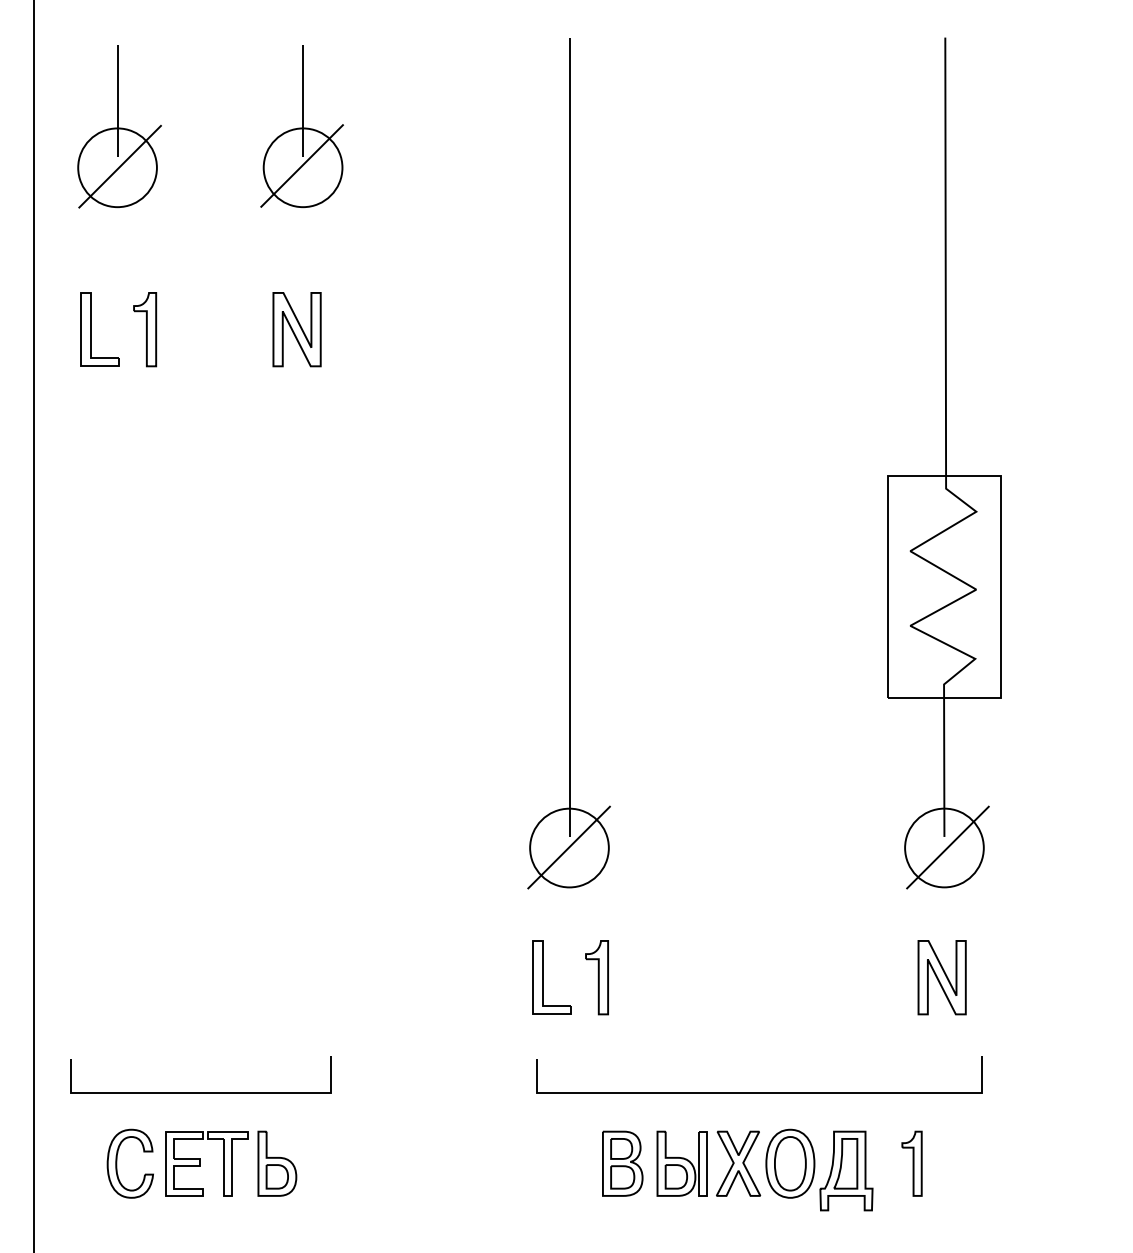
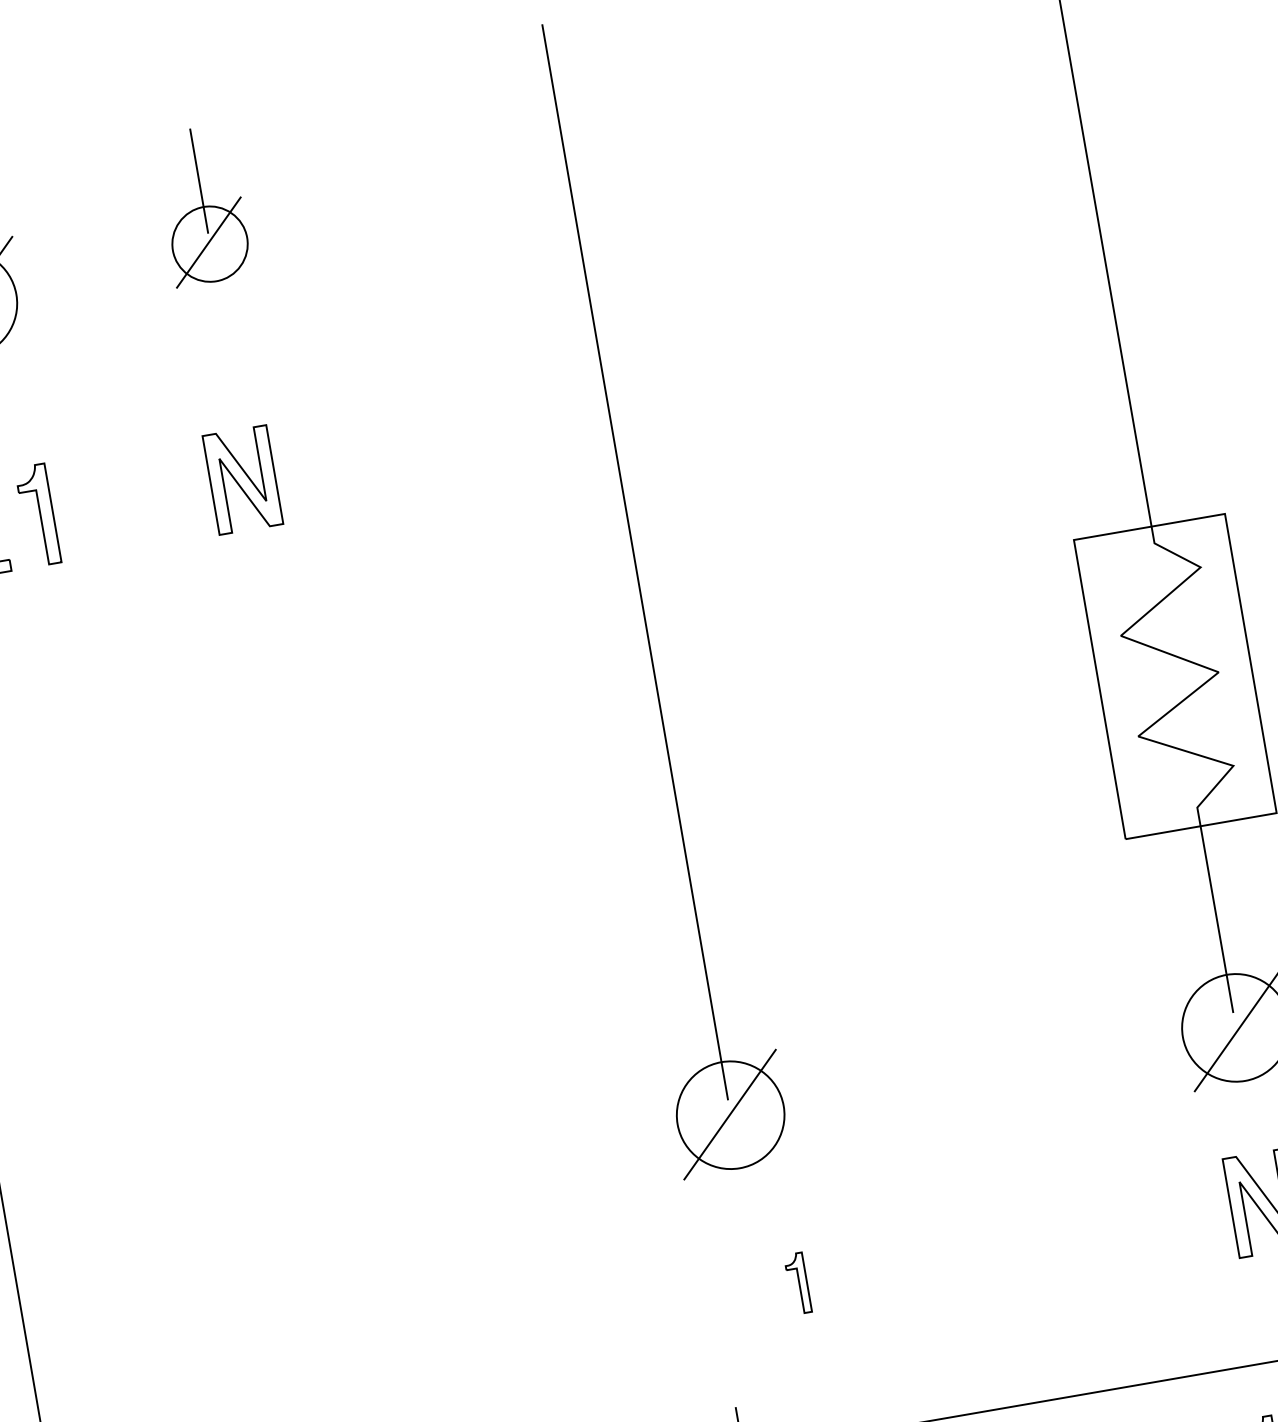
part: (301, 126) -> (201, 205), size x0.7
part: (543, 977) -> (725, 1295), removed
part: (596, 977) -> (797, 1283), size x0.6

